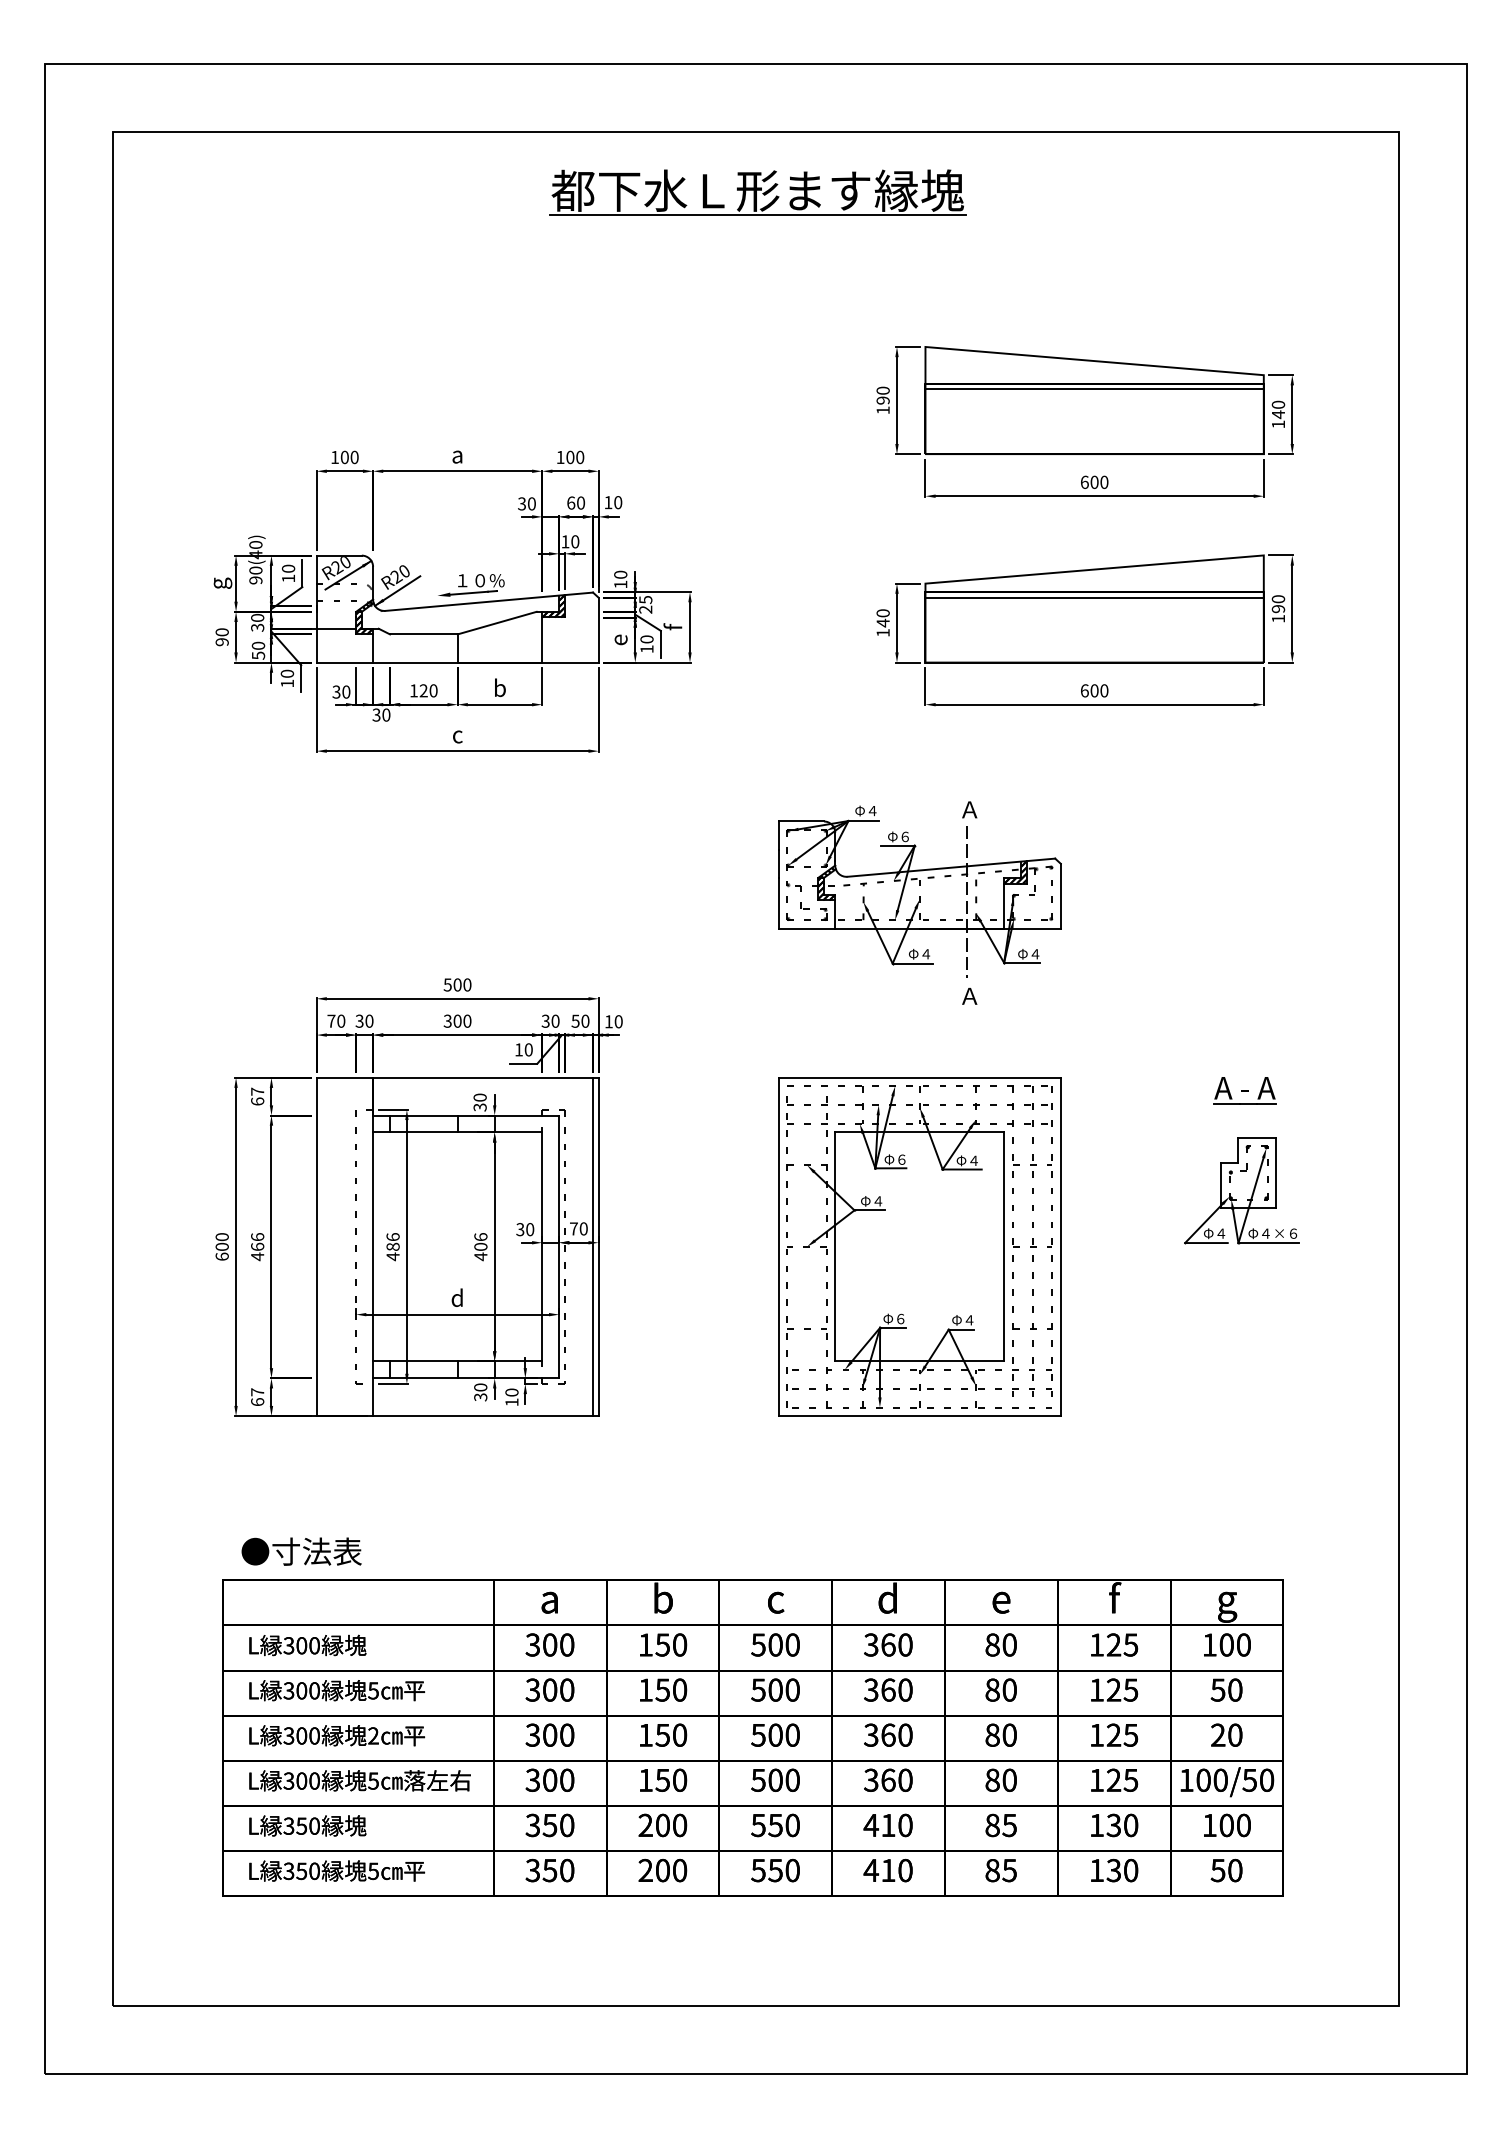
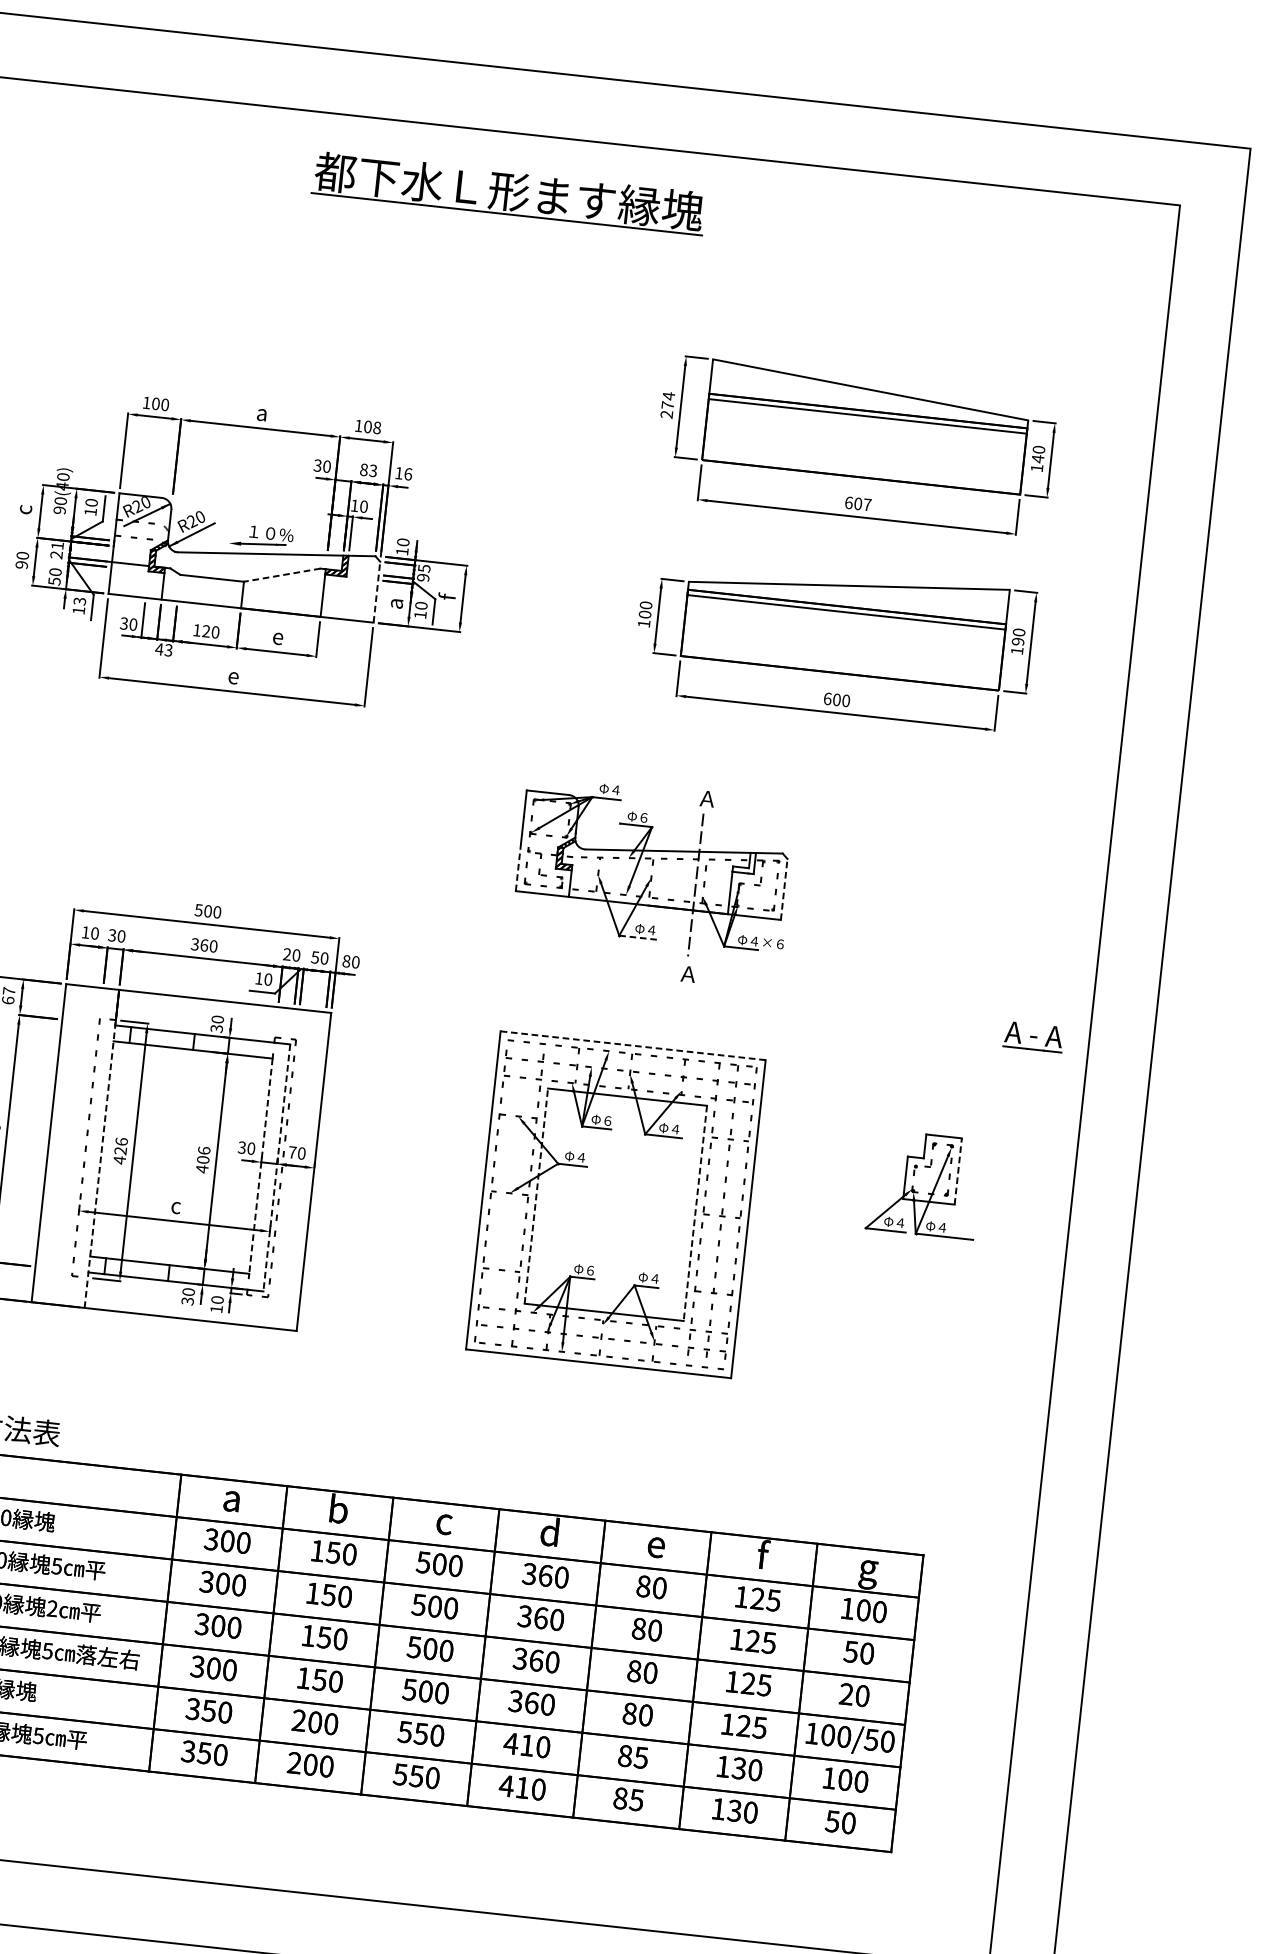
part: (757, 192) -> (508, 193), moved
text: (882, 400) -> (667, 405), 190 -> 274
text: (580, 457) -> (377, 428), 100 -> 108
text: (1104, 481) -> (867, 504), 600 -> 607
text: (575, 502) -> (368, 469), 60 -> 83
text: (618, 502) -> (408, 474), 10 -> 16
text: (222, 582) -> (28, 508), g -> c
text: (646, 609) -> (424, 577), 25 -> 95
text: (257, 622) -> (56, 550), 30 -> 21
text: (882, 622) -> (644, 613), 140 -> 100
line: (496, 623) -> (281, 575), solid -> dashed
line: (598, 629) -> (376, 591), solid -> dashed
text: (620, 639) -> (396, 603), e -> a
text: (287, 673) -> (79, 601), 10 -> 13
text: (499, 687) -> (277, 635), b -> e
text: (381, 714) -> (164, 649), 30 -> 43
text: (457, 736) -> (233, 677), c -> e
hatch: (1015, 872) -> (744, 862), removed
line: (1060, 895) -> (783, 888), solid -> dashed
line: (778, 902) -> (518, 866), solid -> dashed
text: (1055, 954) -> (773, 943), Φ４ -> Φ４×６
line: (913, 963) -> (638, 937), solid -> dashed
text: (331, 1020) -> (85, 931), 70 -> 10
text: (457, 1020) -> (204, 944), 300 -> 360
text: (545, 1021) -> (286, 954), 30 -> 20
text: (608, 1021) -> (346, 961), 10 -> 80
line: (919, 1077) -> (632, 1045), solid -> dashed
part: (1244, 1090) -> (1033, 1036), moved
line: (1276, 1172) -> (958, 1171), solid -> dashed
text: (1286, 1233) -> (961, 1229), Φ４×６ -> Φ４
line: (373, 1246) -> (102, 1148), solid -> dashed
text: (392, 1246) -> (120, 1150), 486 -> 426
line: (593, 1246) -> (309, 1171), removed
line: (835, 1246) -> (536, 1195), solid -> dashed
line: (542, 1247) -> (261, 1166), solid -> dashed
line: (559, 1247) -> (277, 1168), solid -> dashed
line: (1004, 1247) -> (695, 1213), solid -> dashed
text: (456, 1297) -> (175, 1205), d -> c

